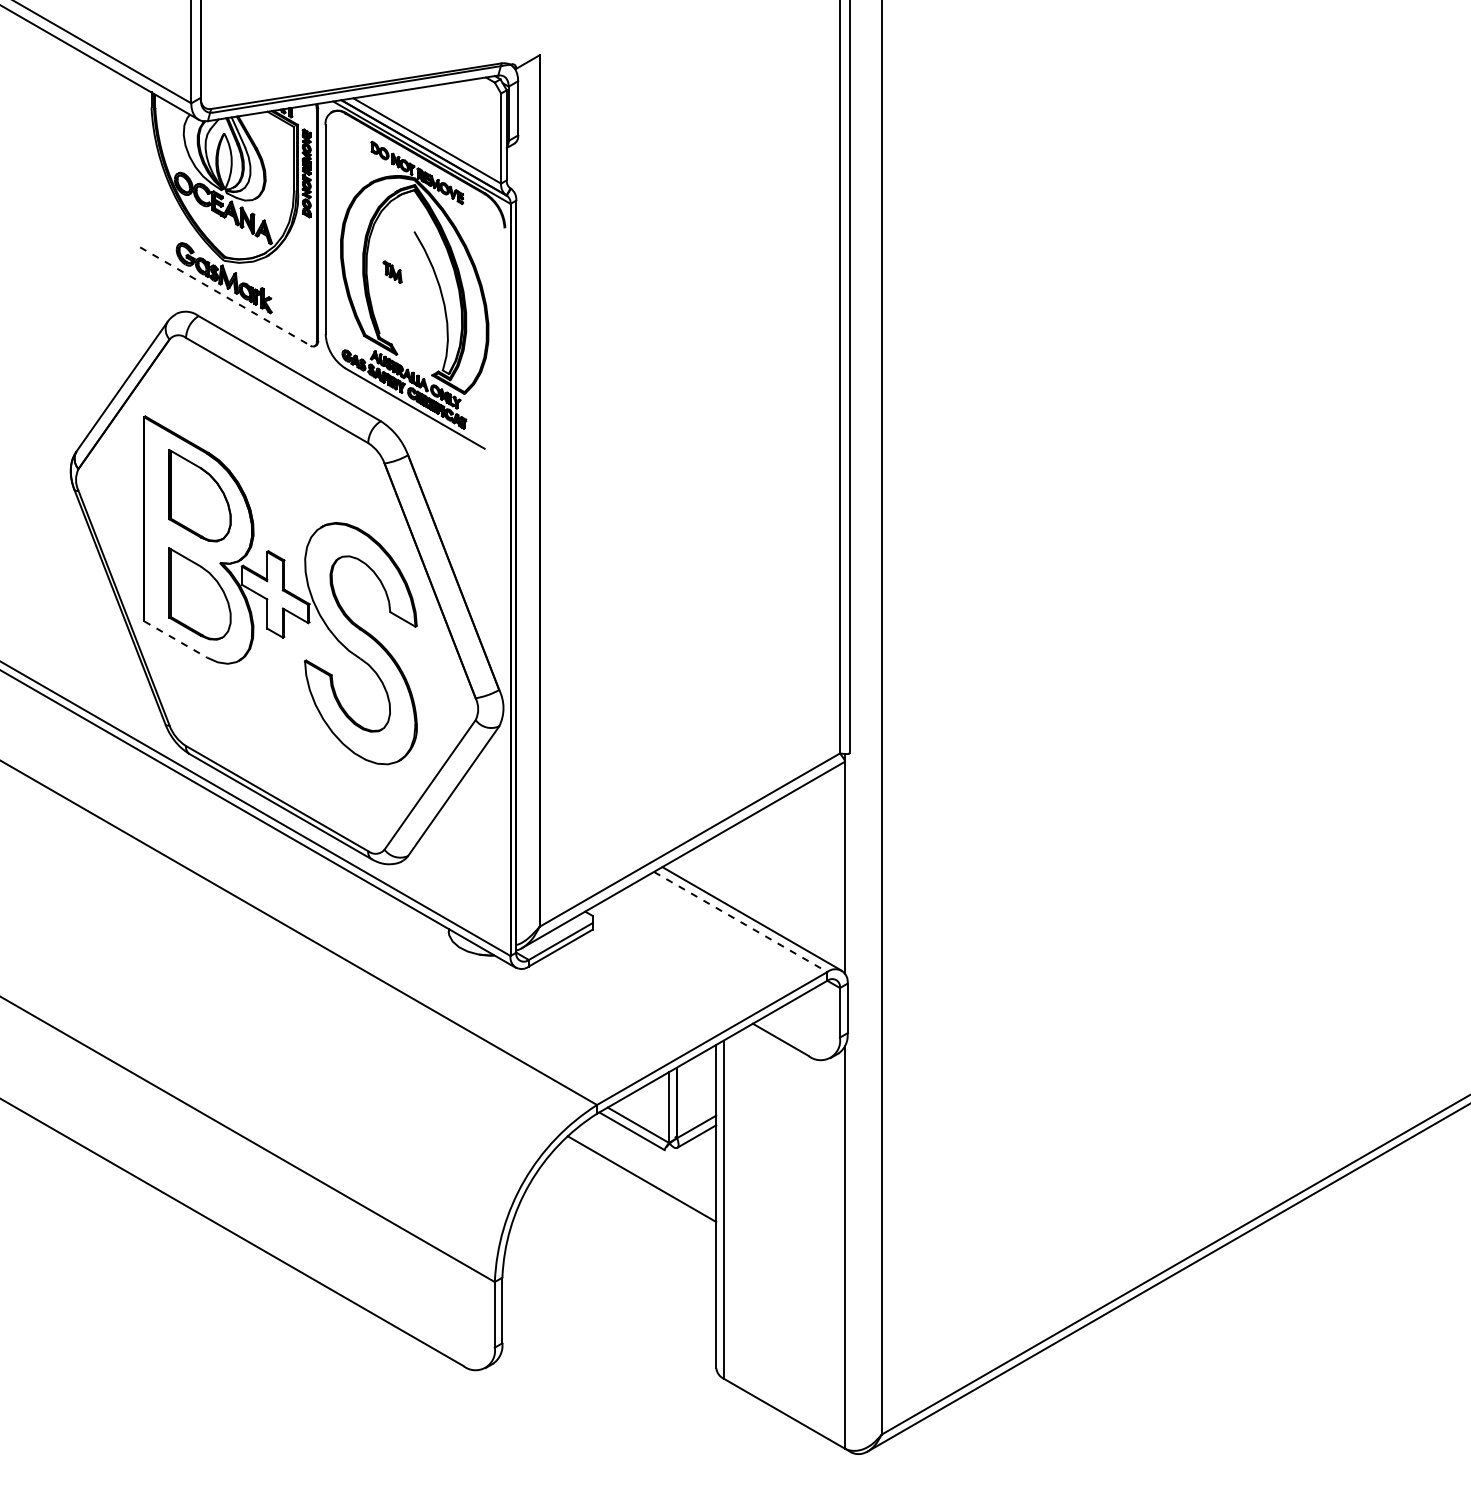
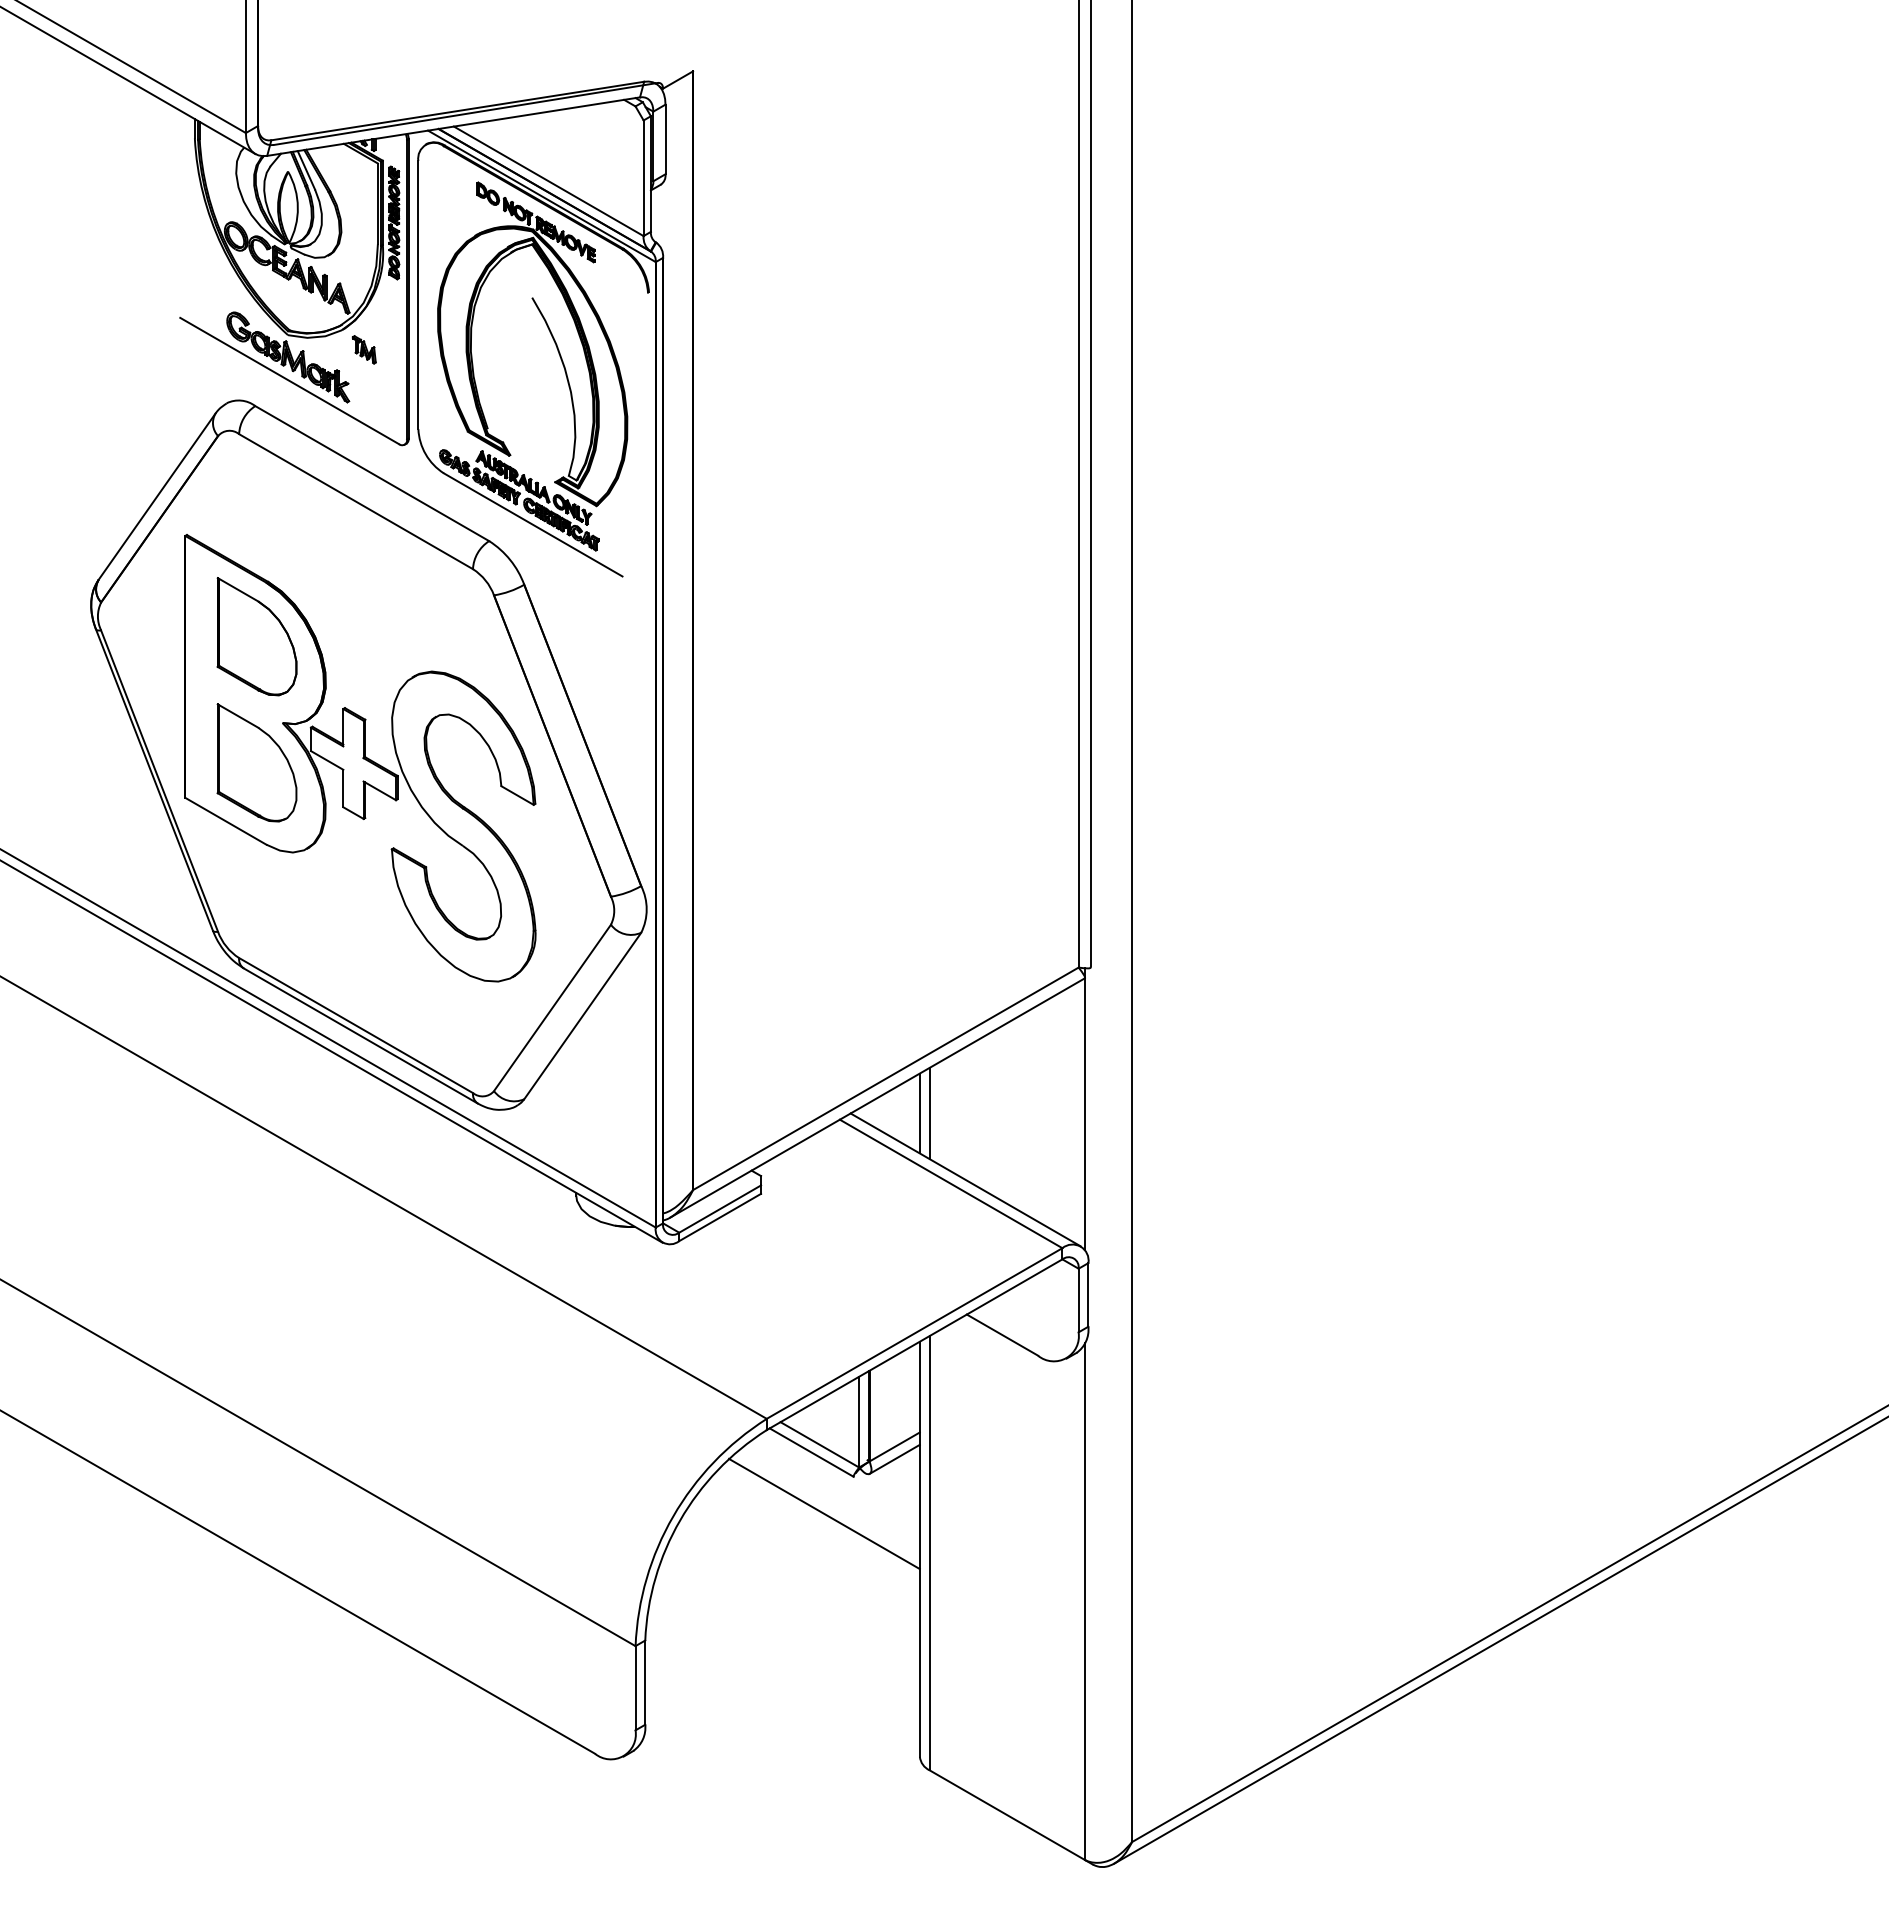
part: (391, 271) -> (363, 349), moved
line: (226, 296) -> (290, 381), dashed -> solid
line: (175, 639) -> (225, 821), dashed -> solid
line: (716, 867) -> (919, 1113), added
line: (723, 867) -> (929, 1113), added
line: (740, 922) -> (951, 1184), dashed -> solid

